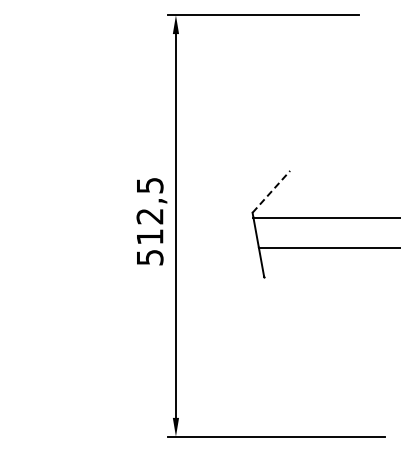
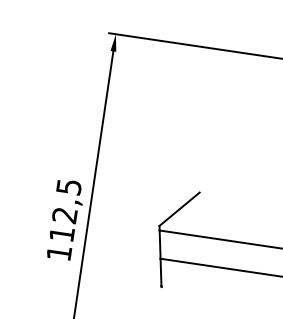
line: (271, 191) -> (179, 208), dashed -> solid
text: (150, 257) -> (59, 253), 512,5 -> 112,5

